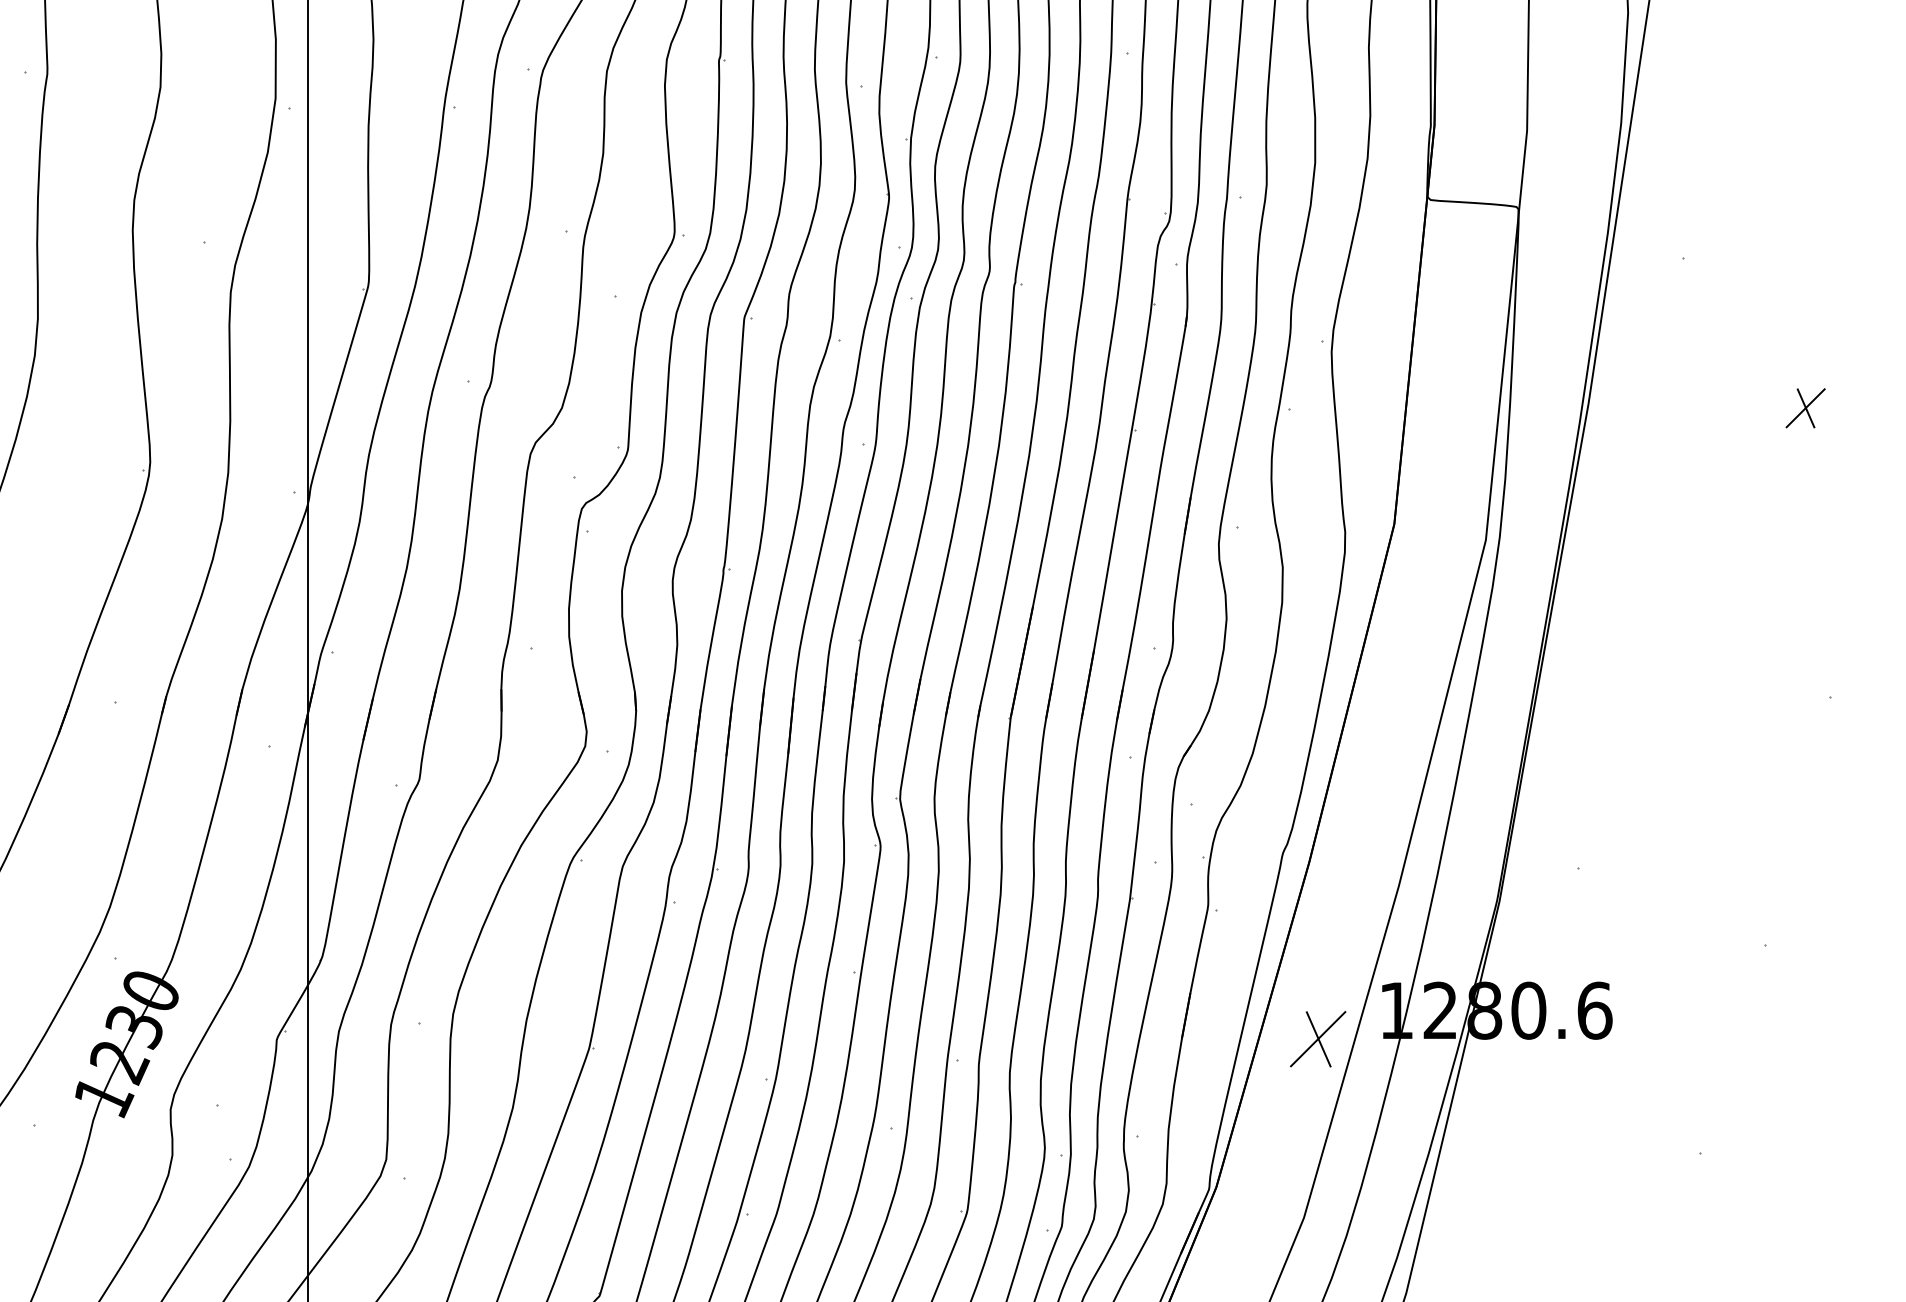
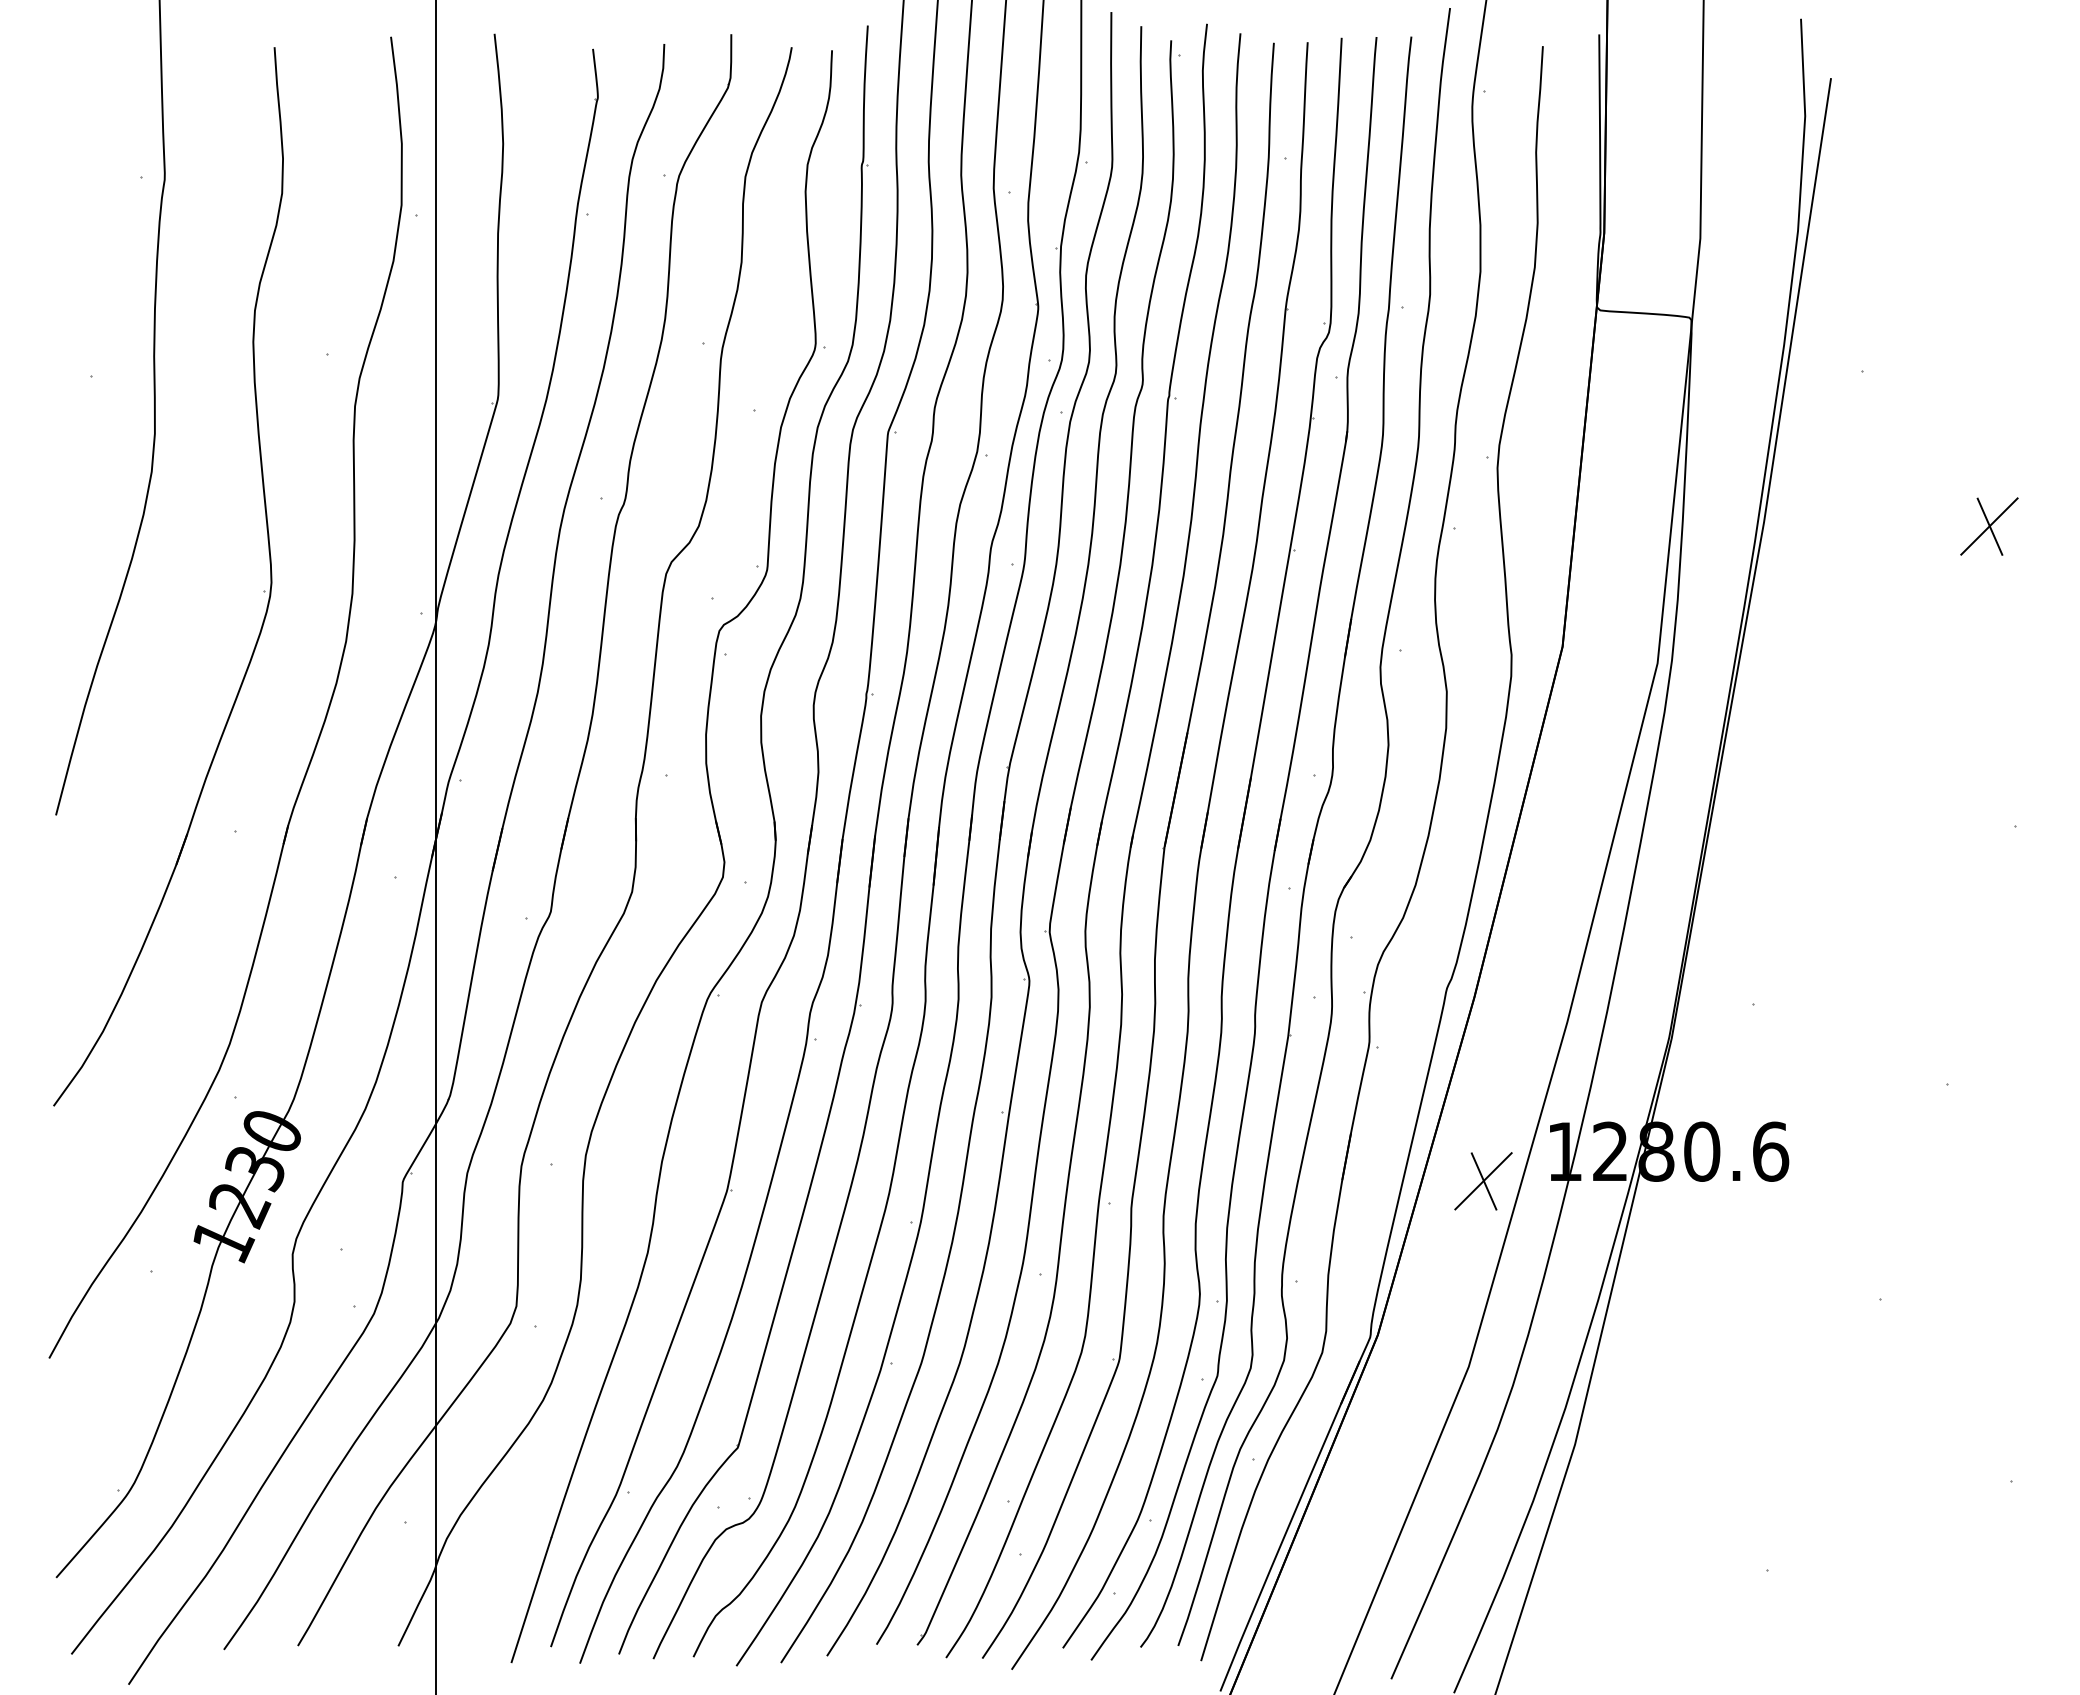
part: (1805, 408) -> (1989, 526), size x1.43

